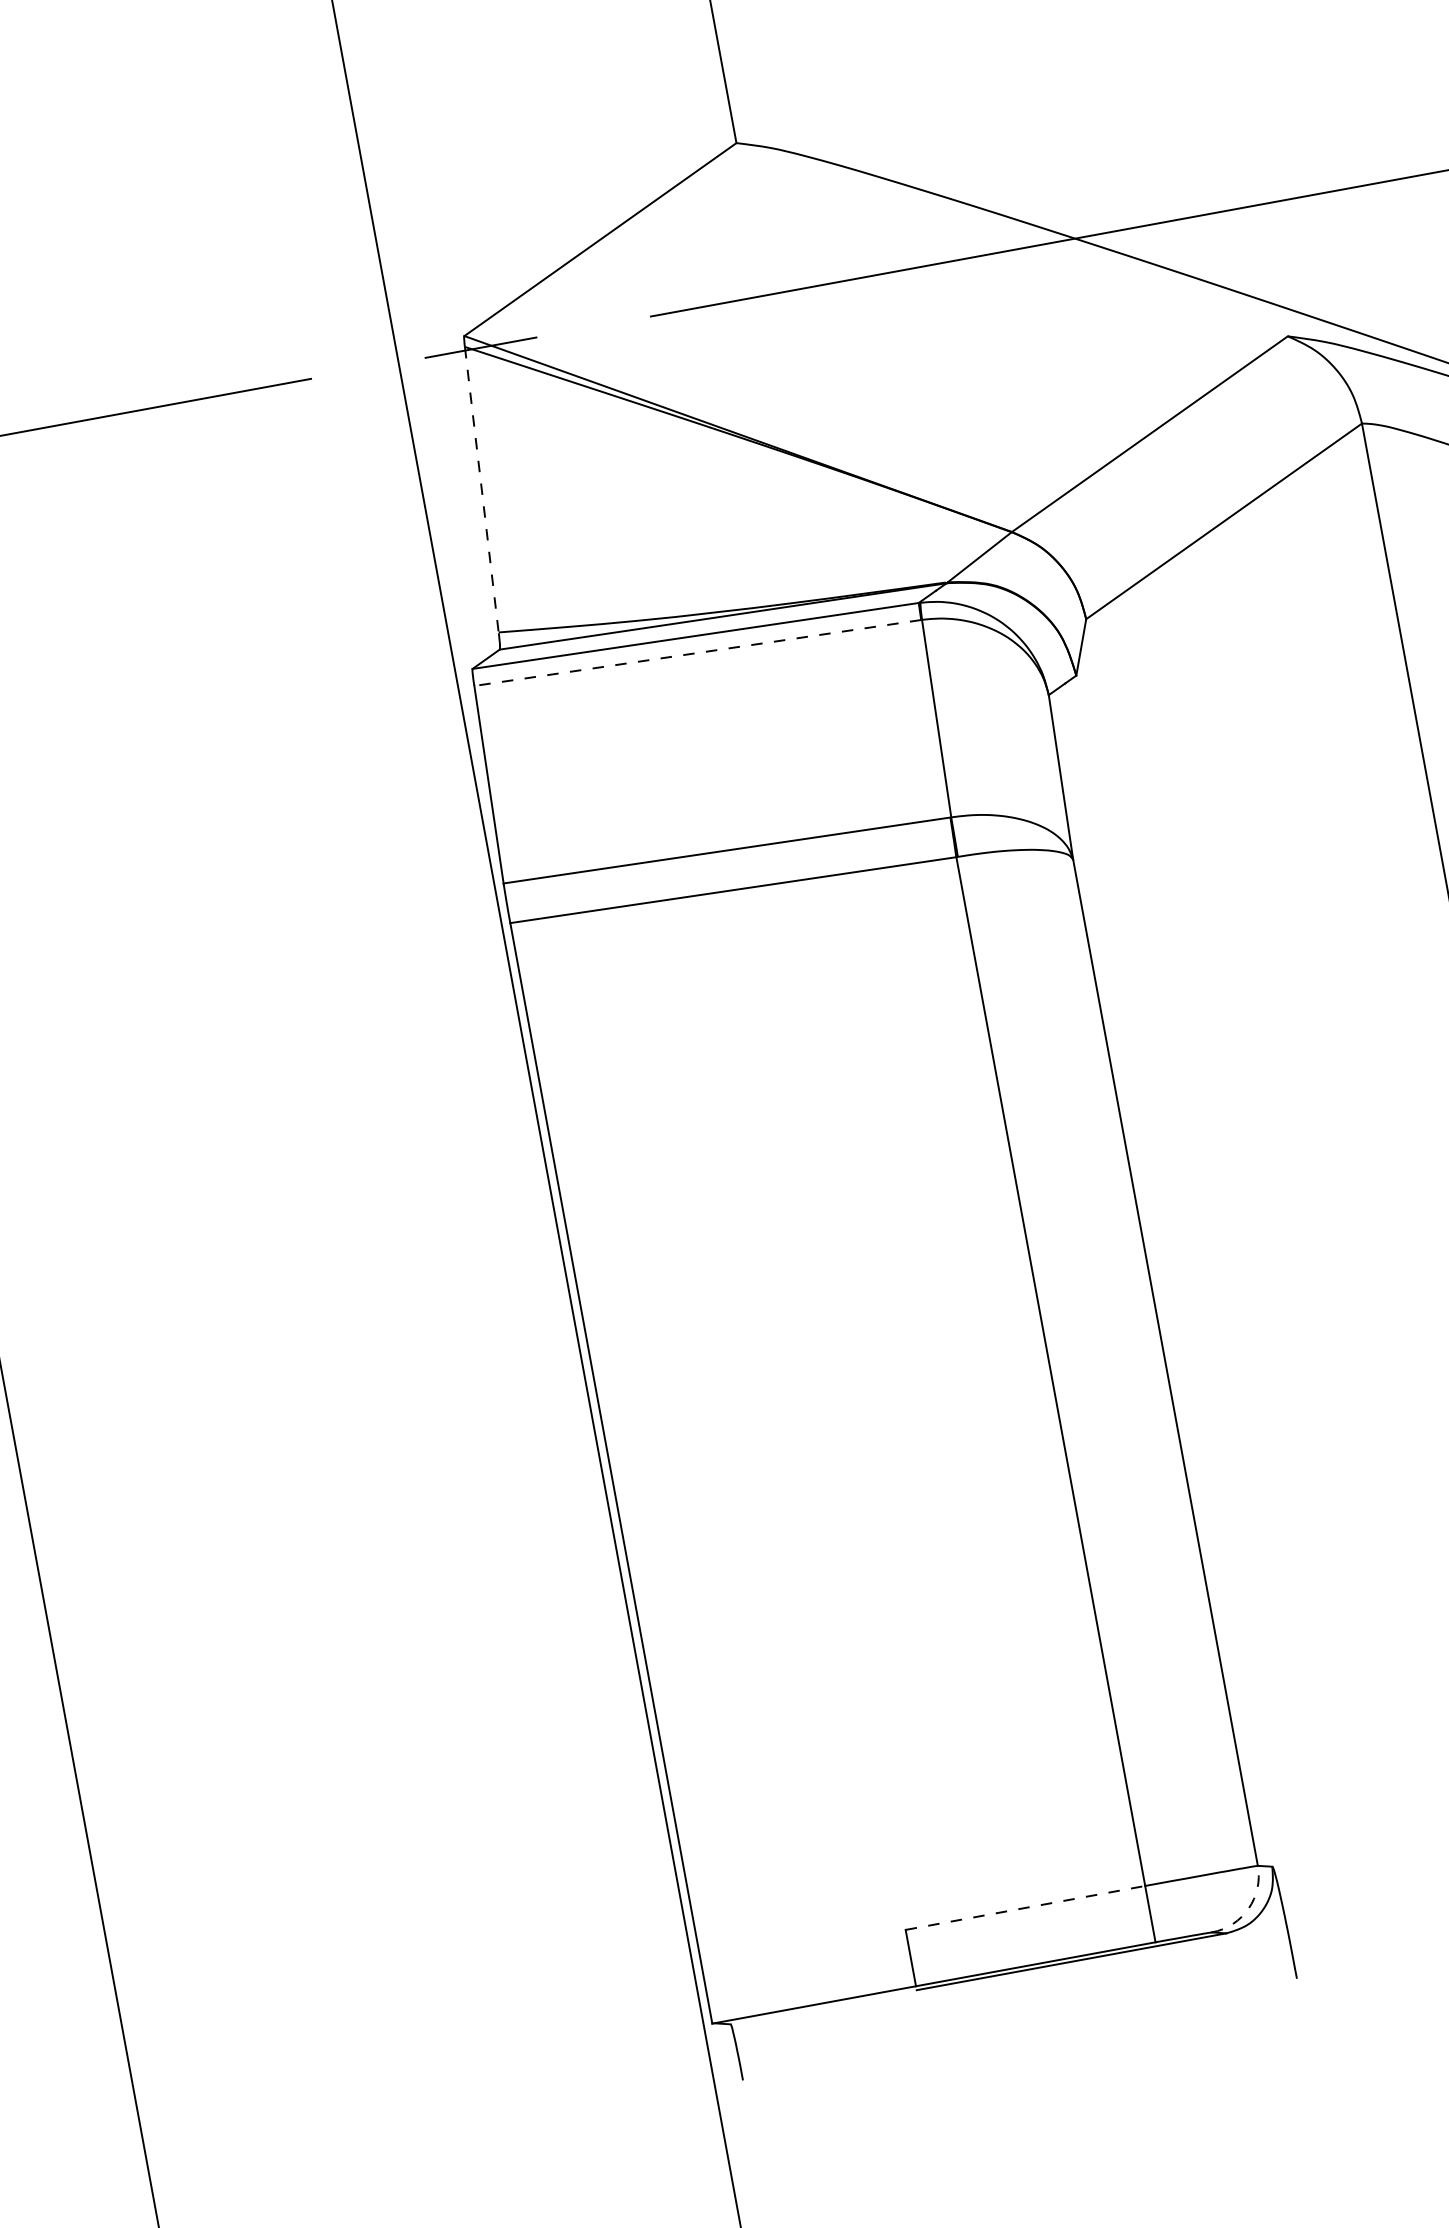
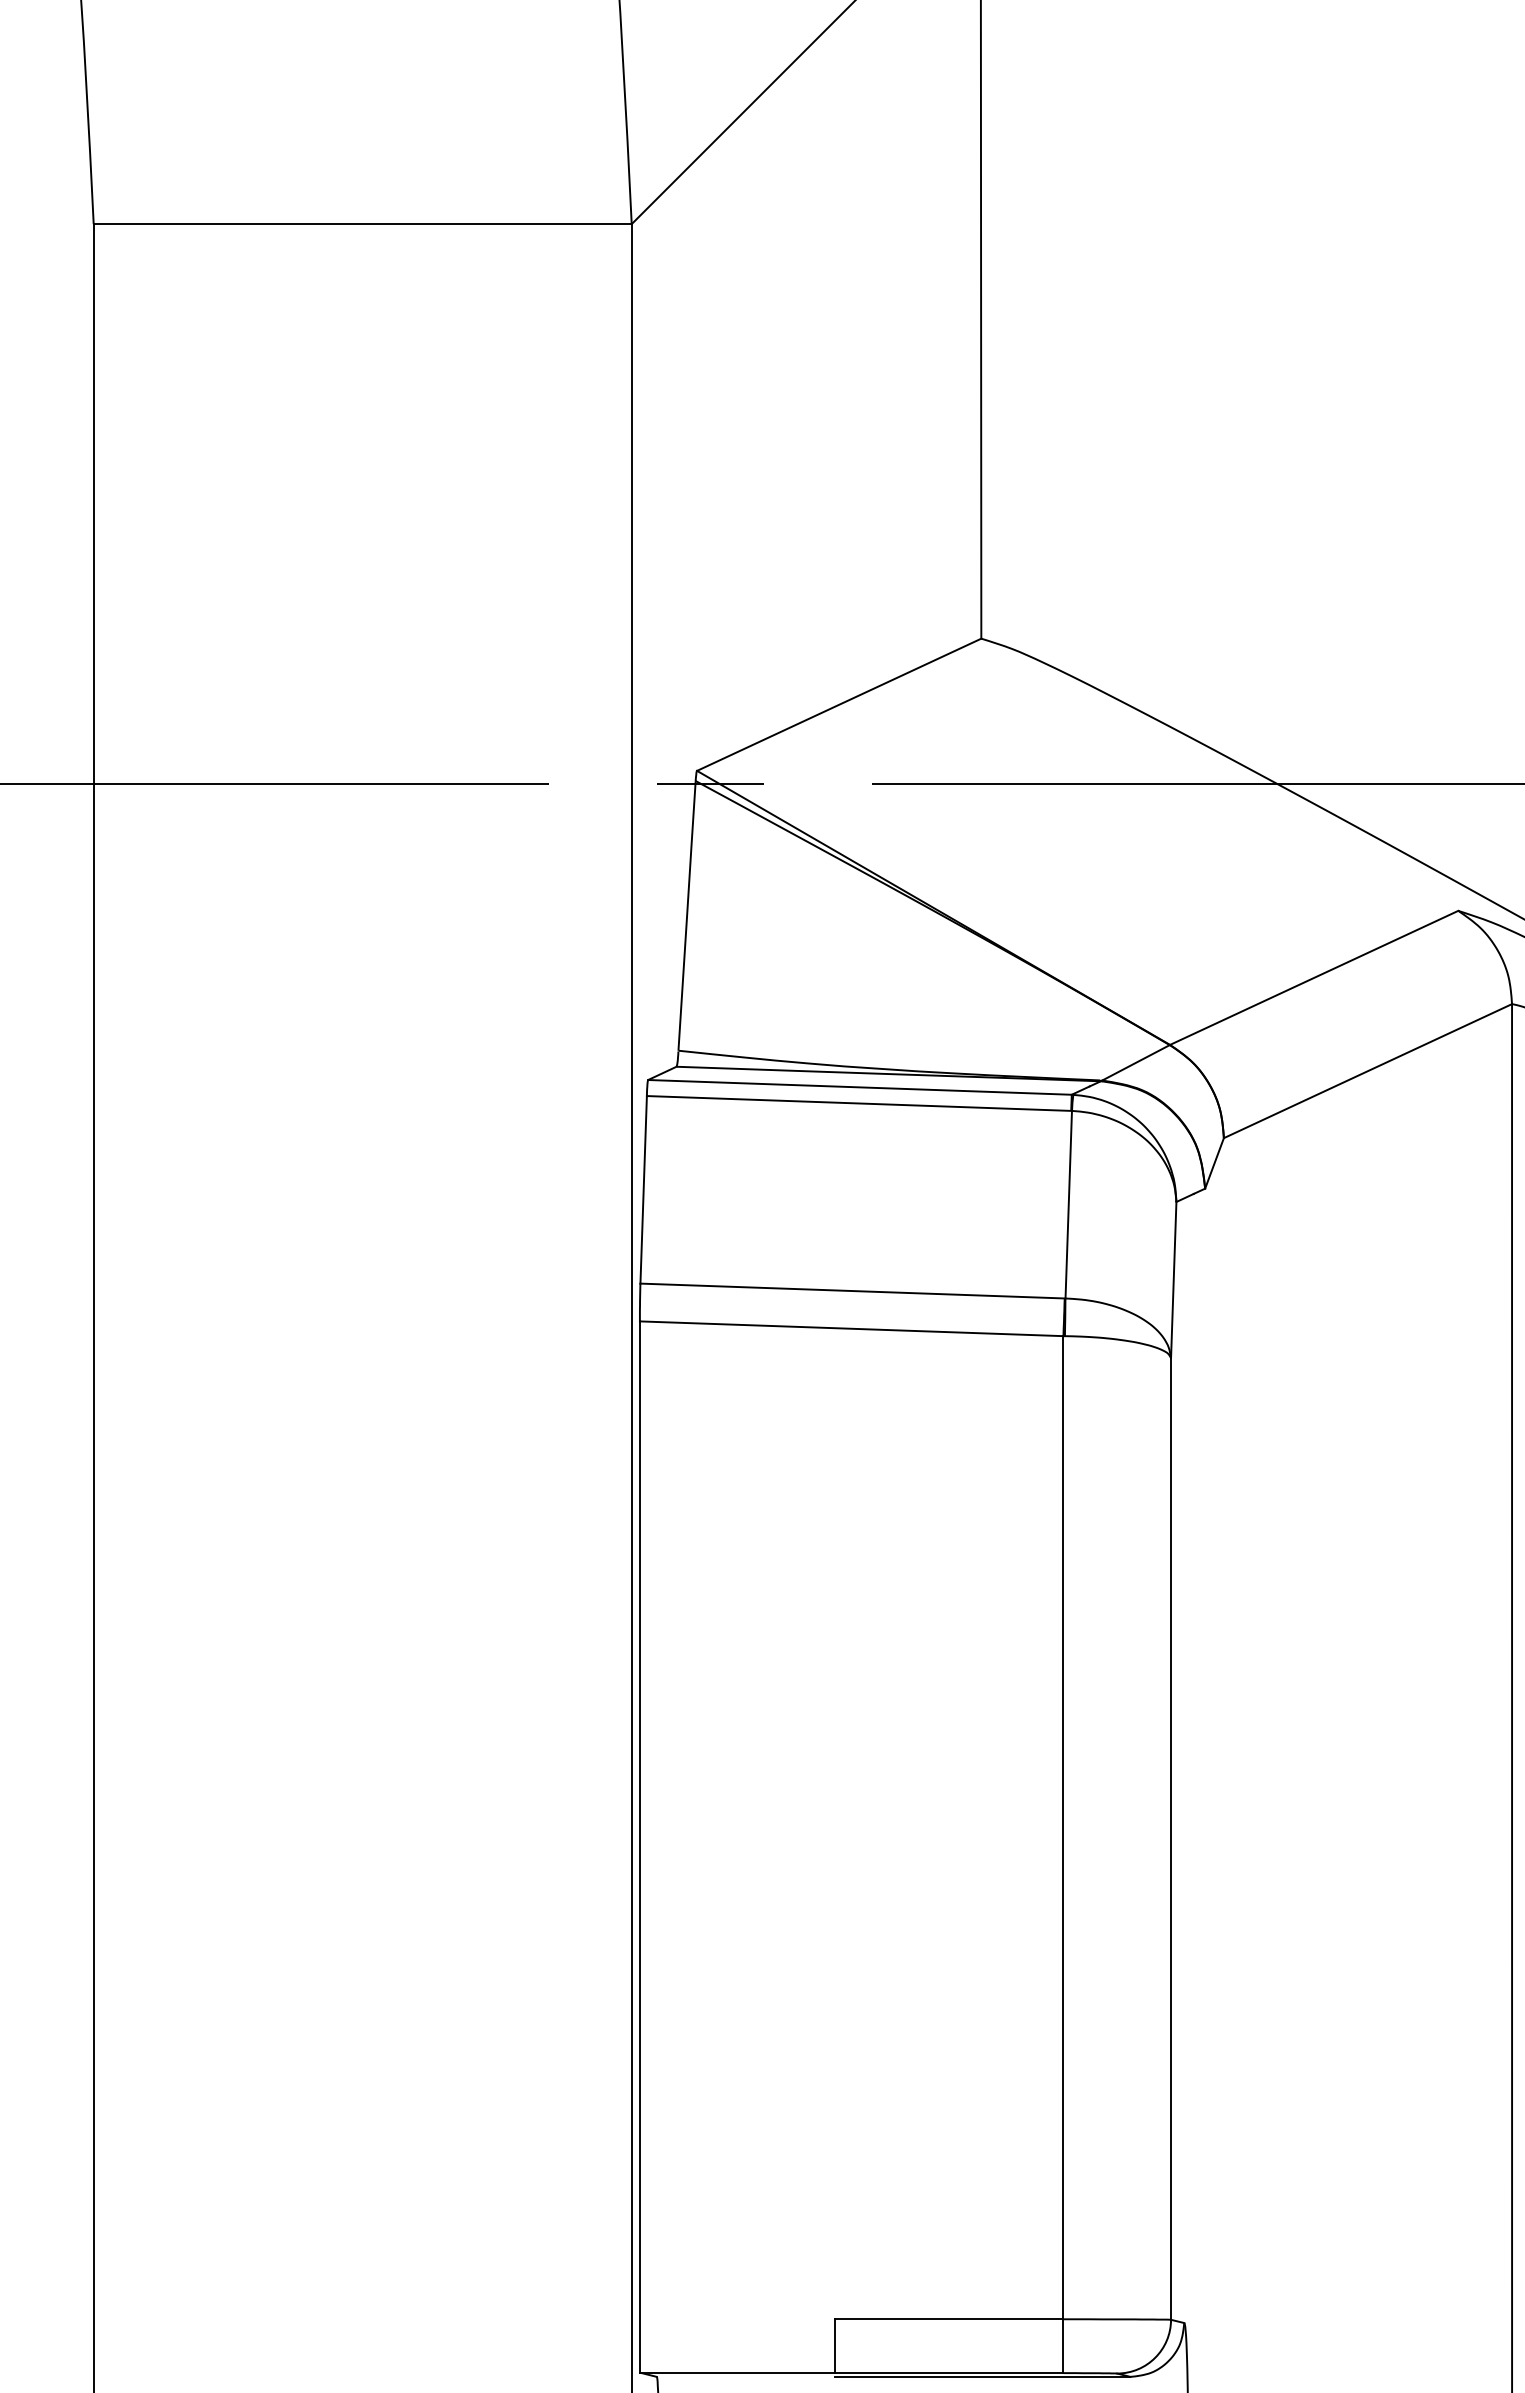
line: (482, 490) -> (687, 916), dashed -> solid
line: (697, 653) -> (858, 1103), dashed -> solid
line: (1025, 1908) -> (949, 2319), dashed -> solid
arc: (1248, 1908) -> (1155, 2357), dashed -> solid

